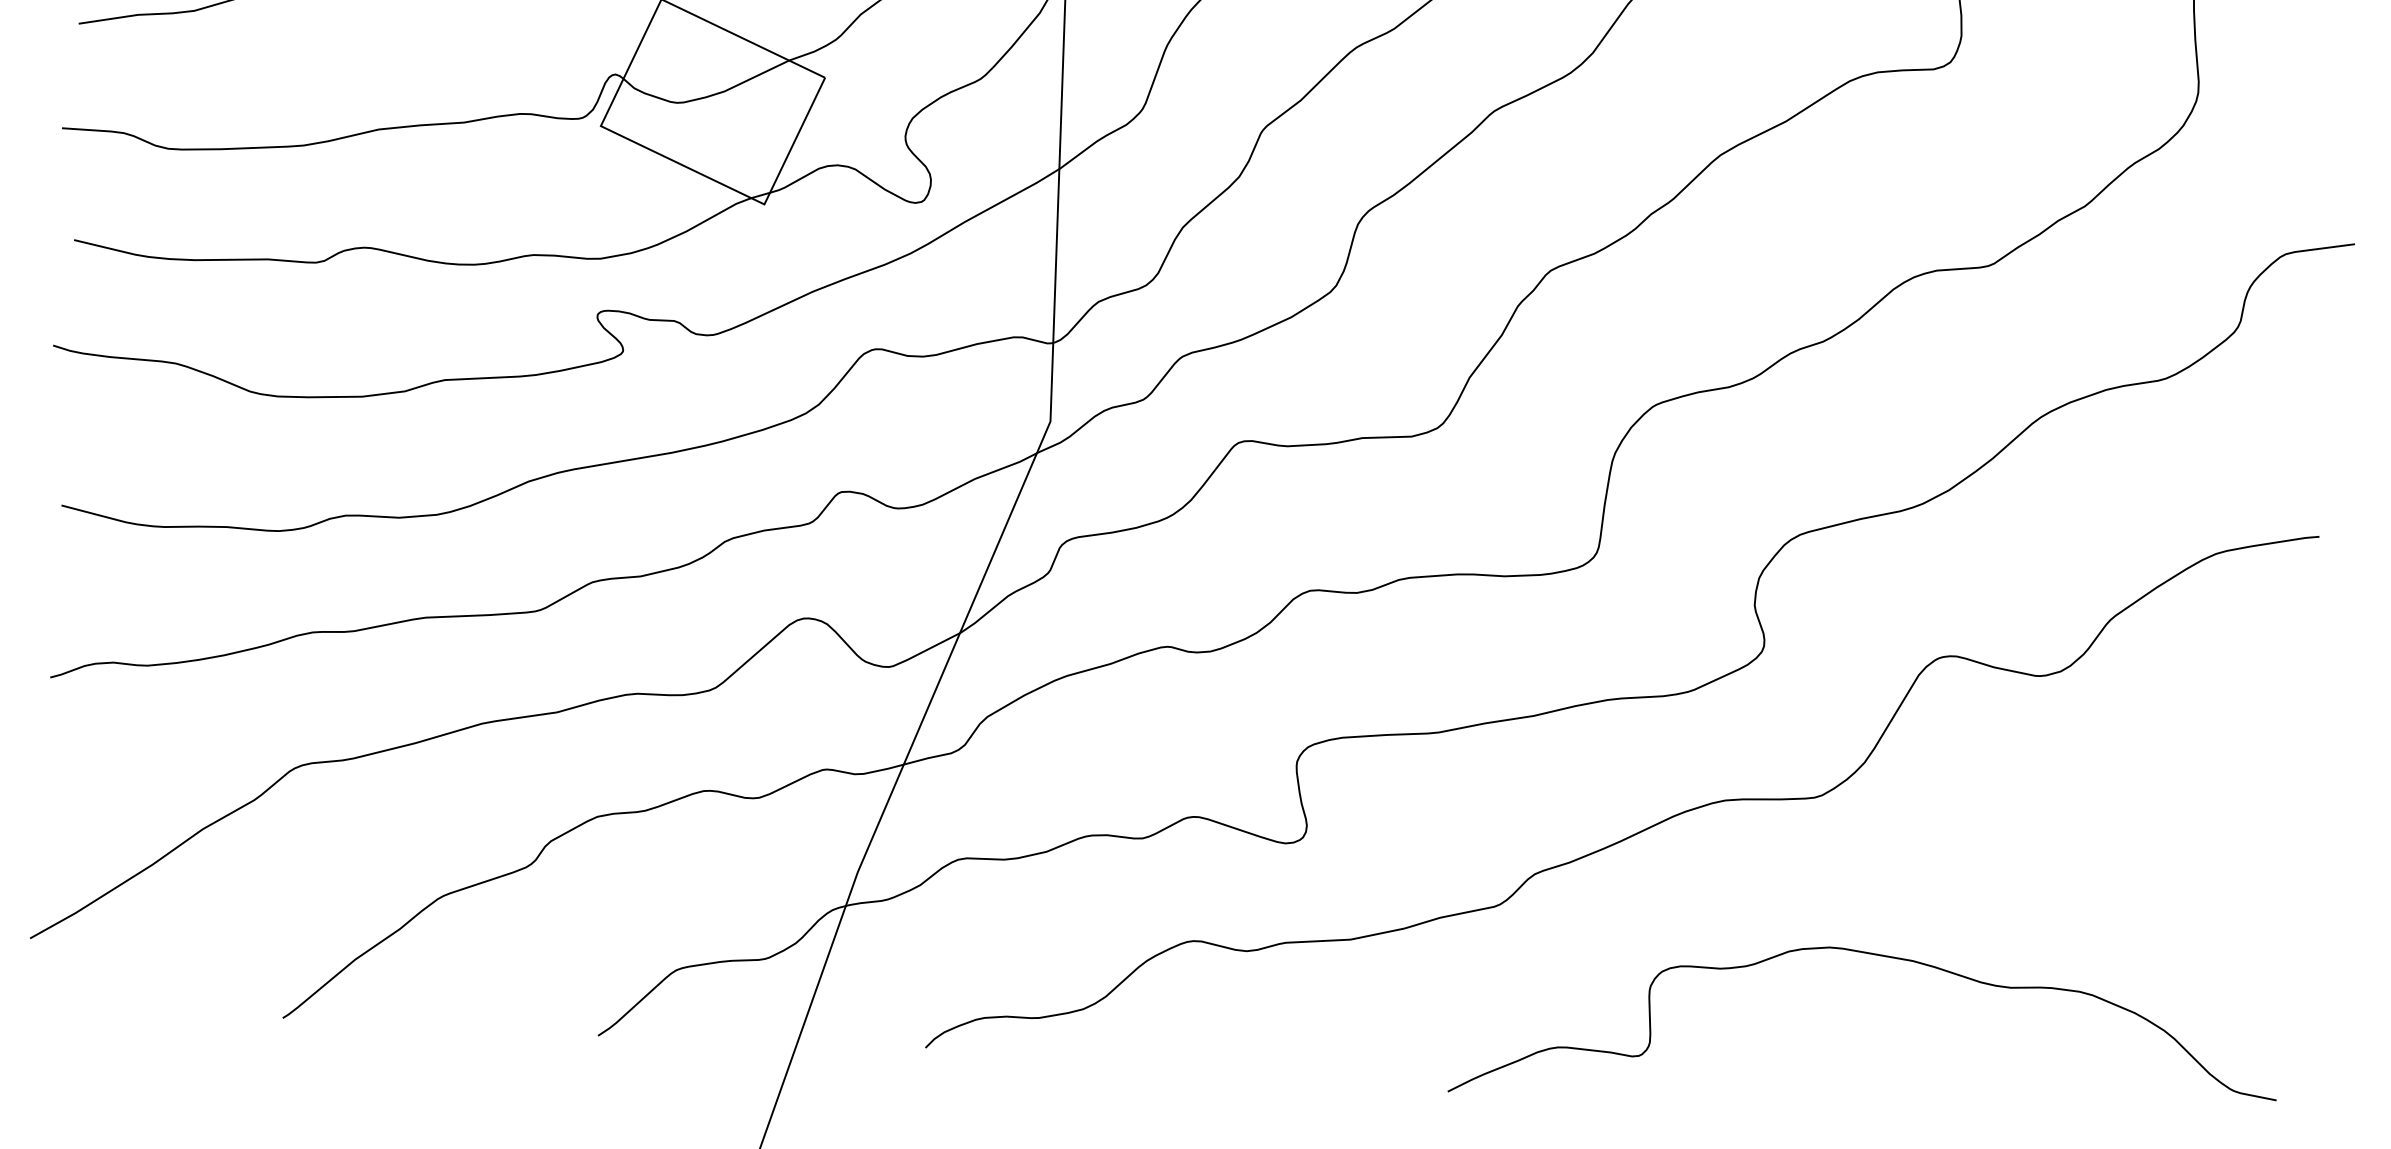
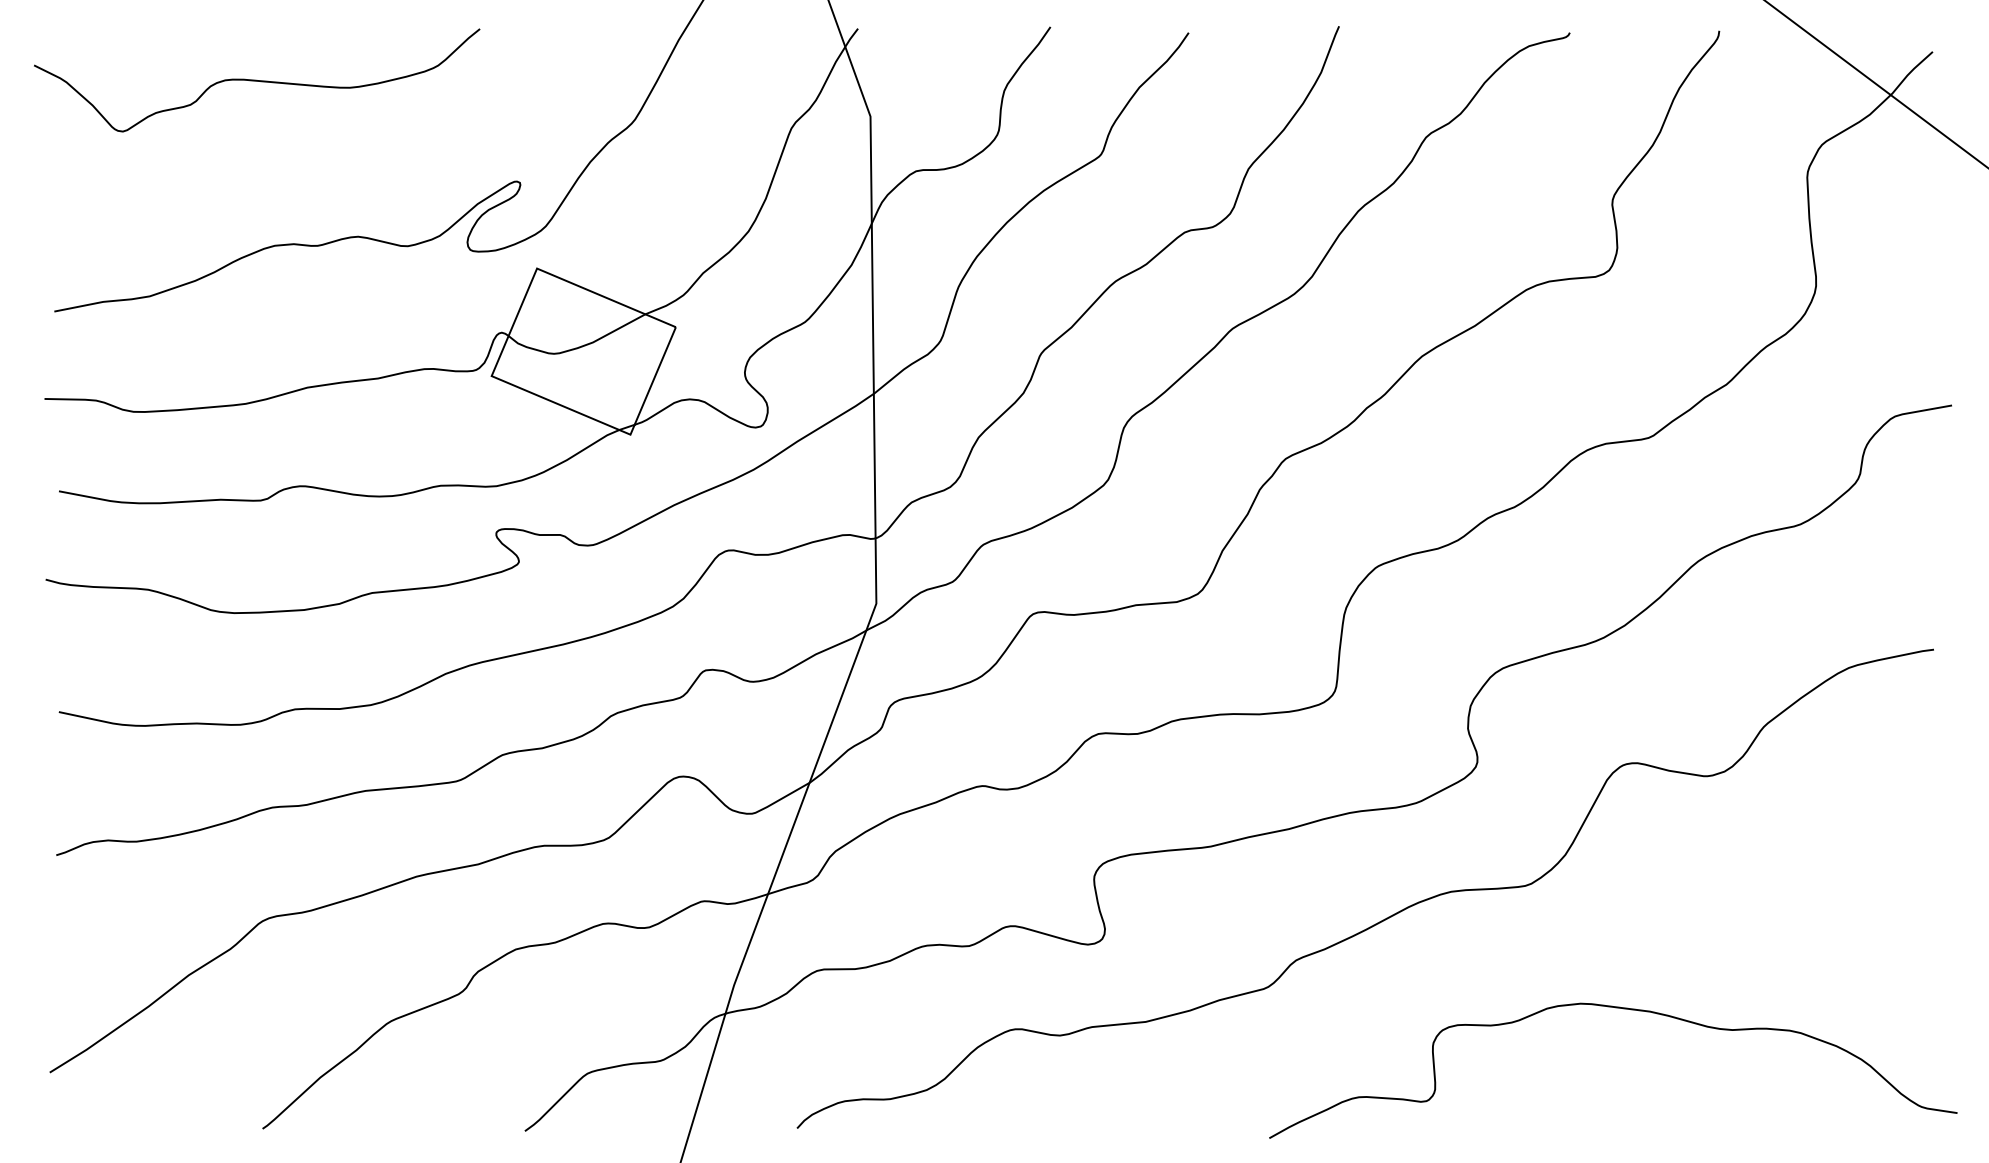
curve: (1880, 956) -> (1623, 1009), moved

